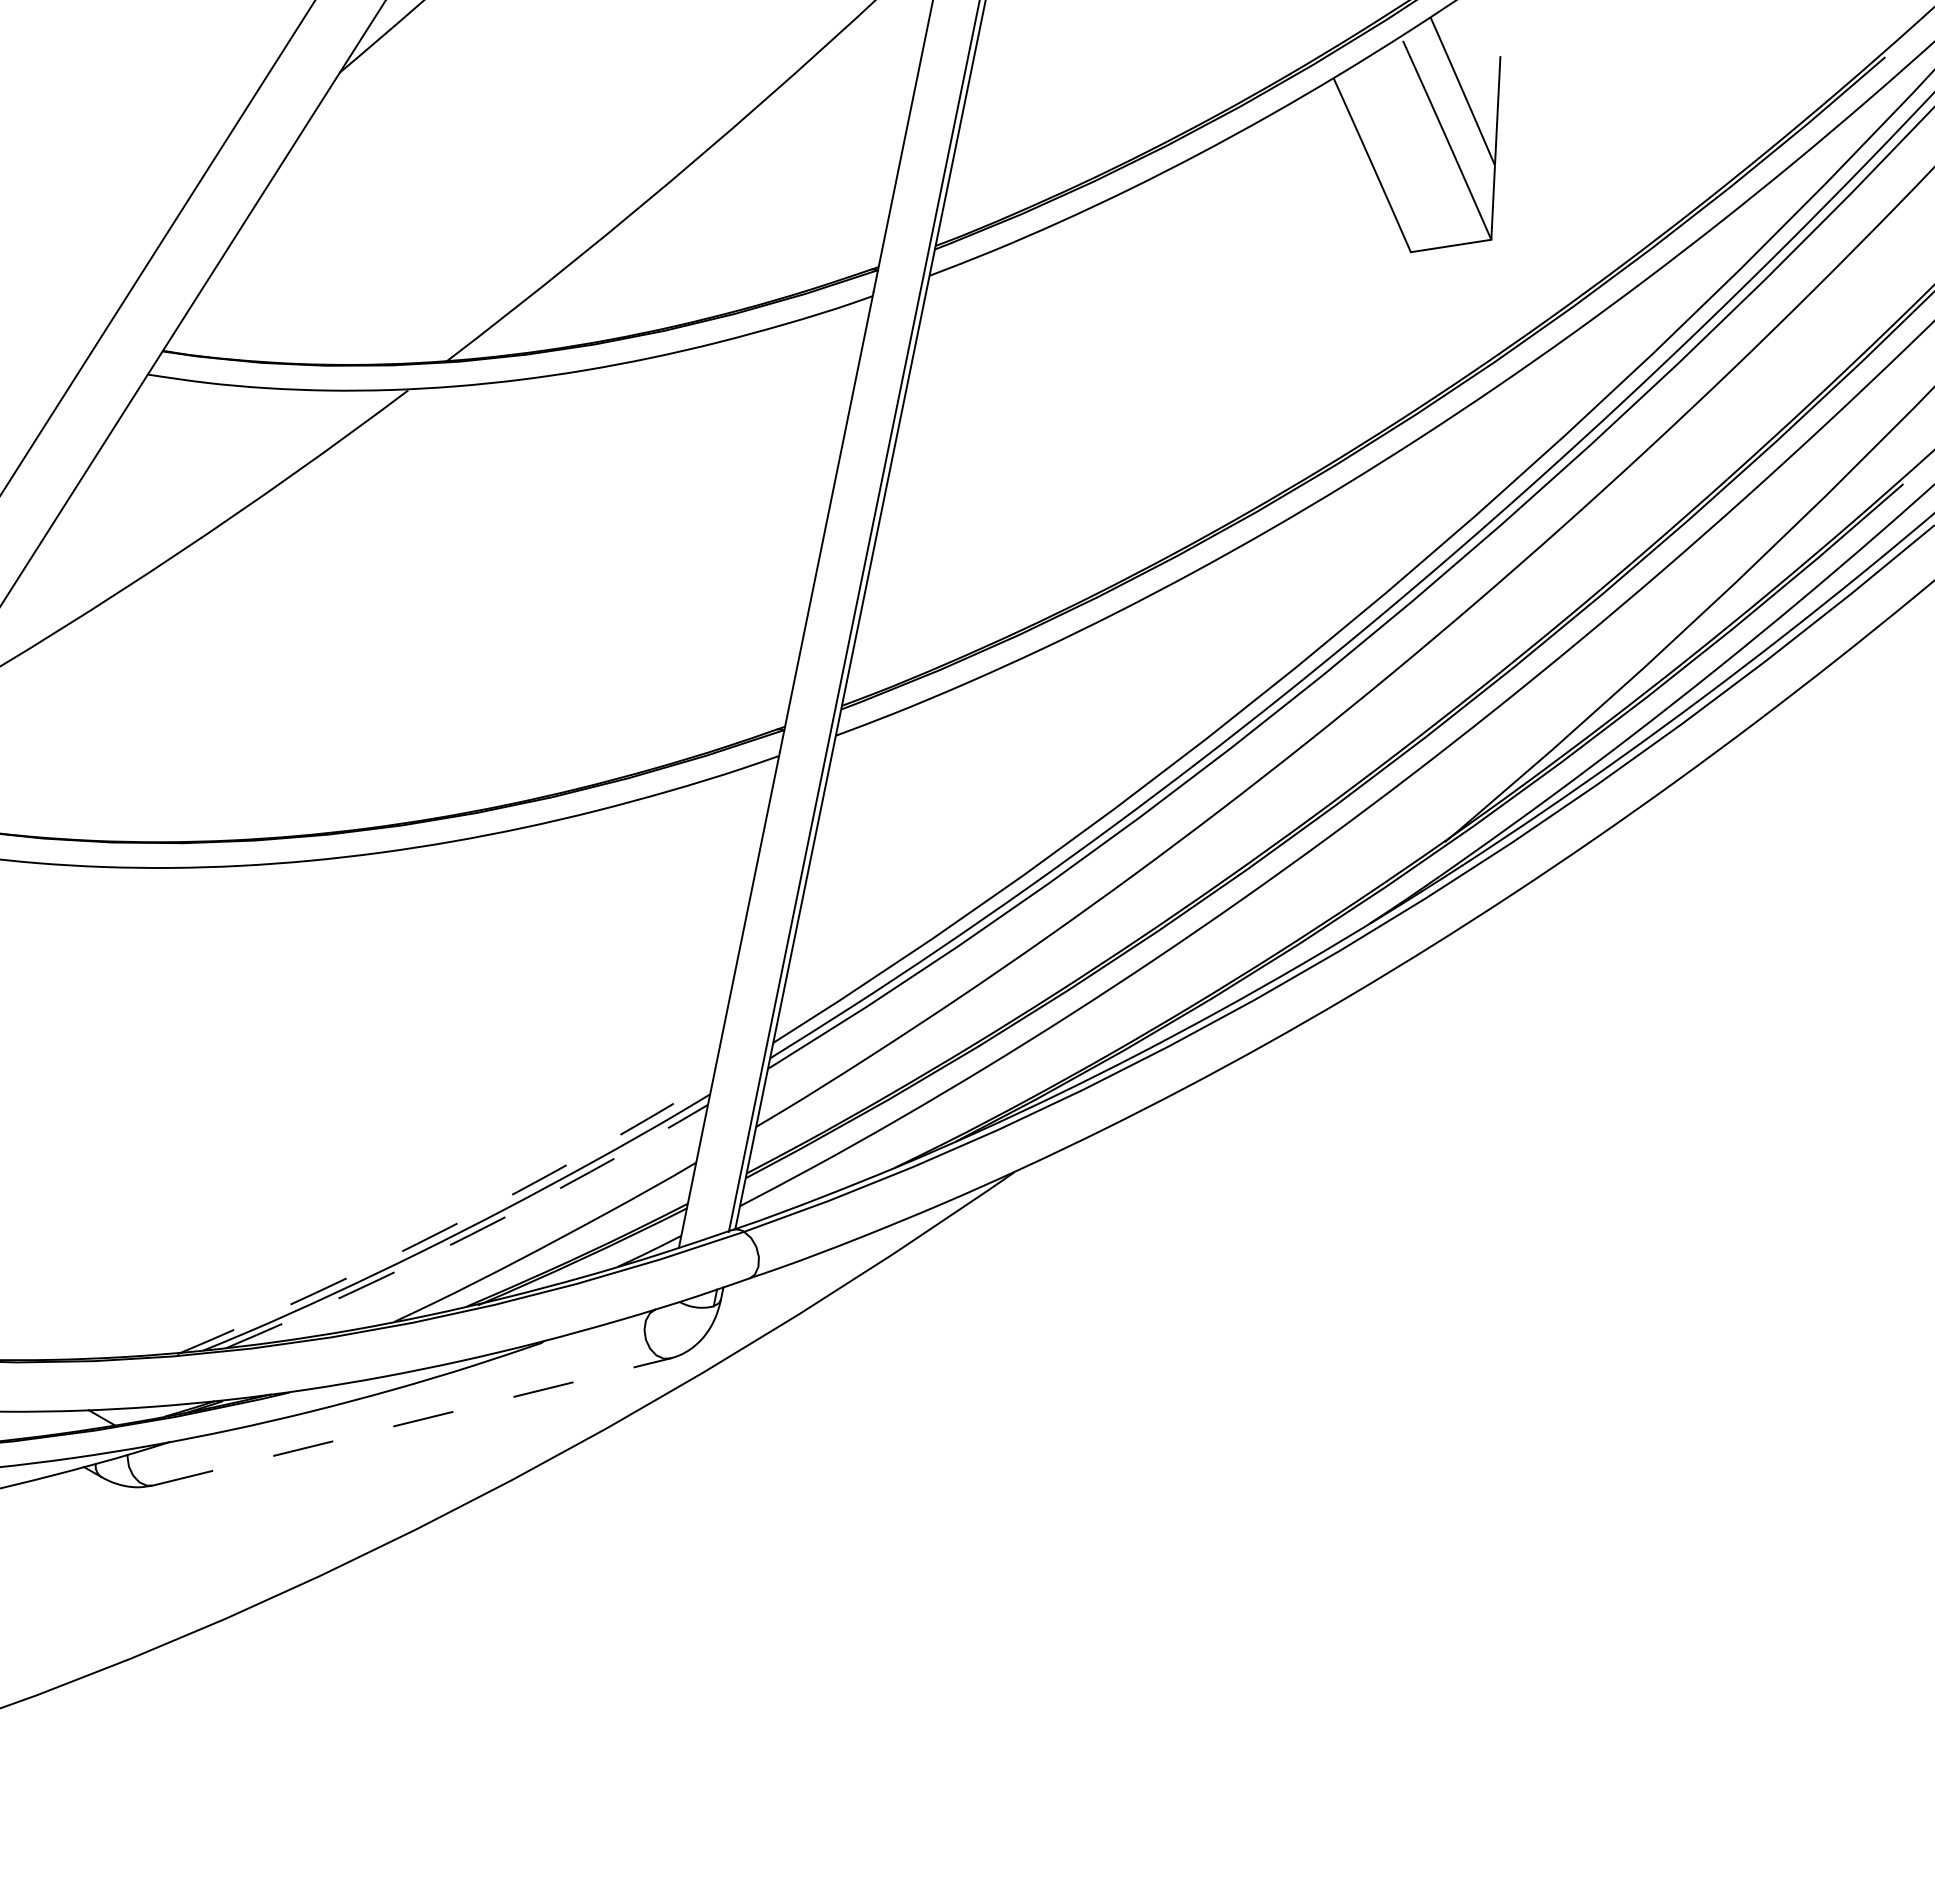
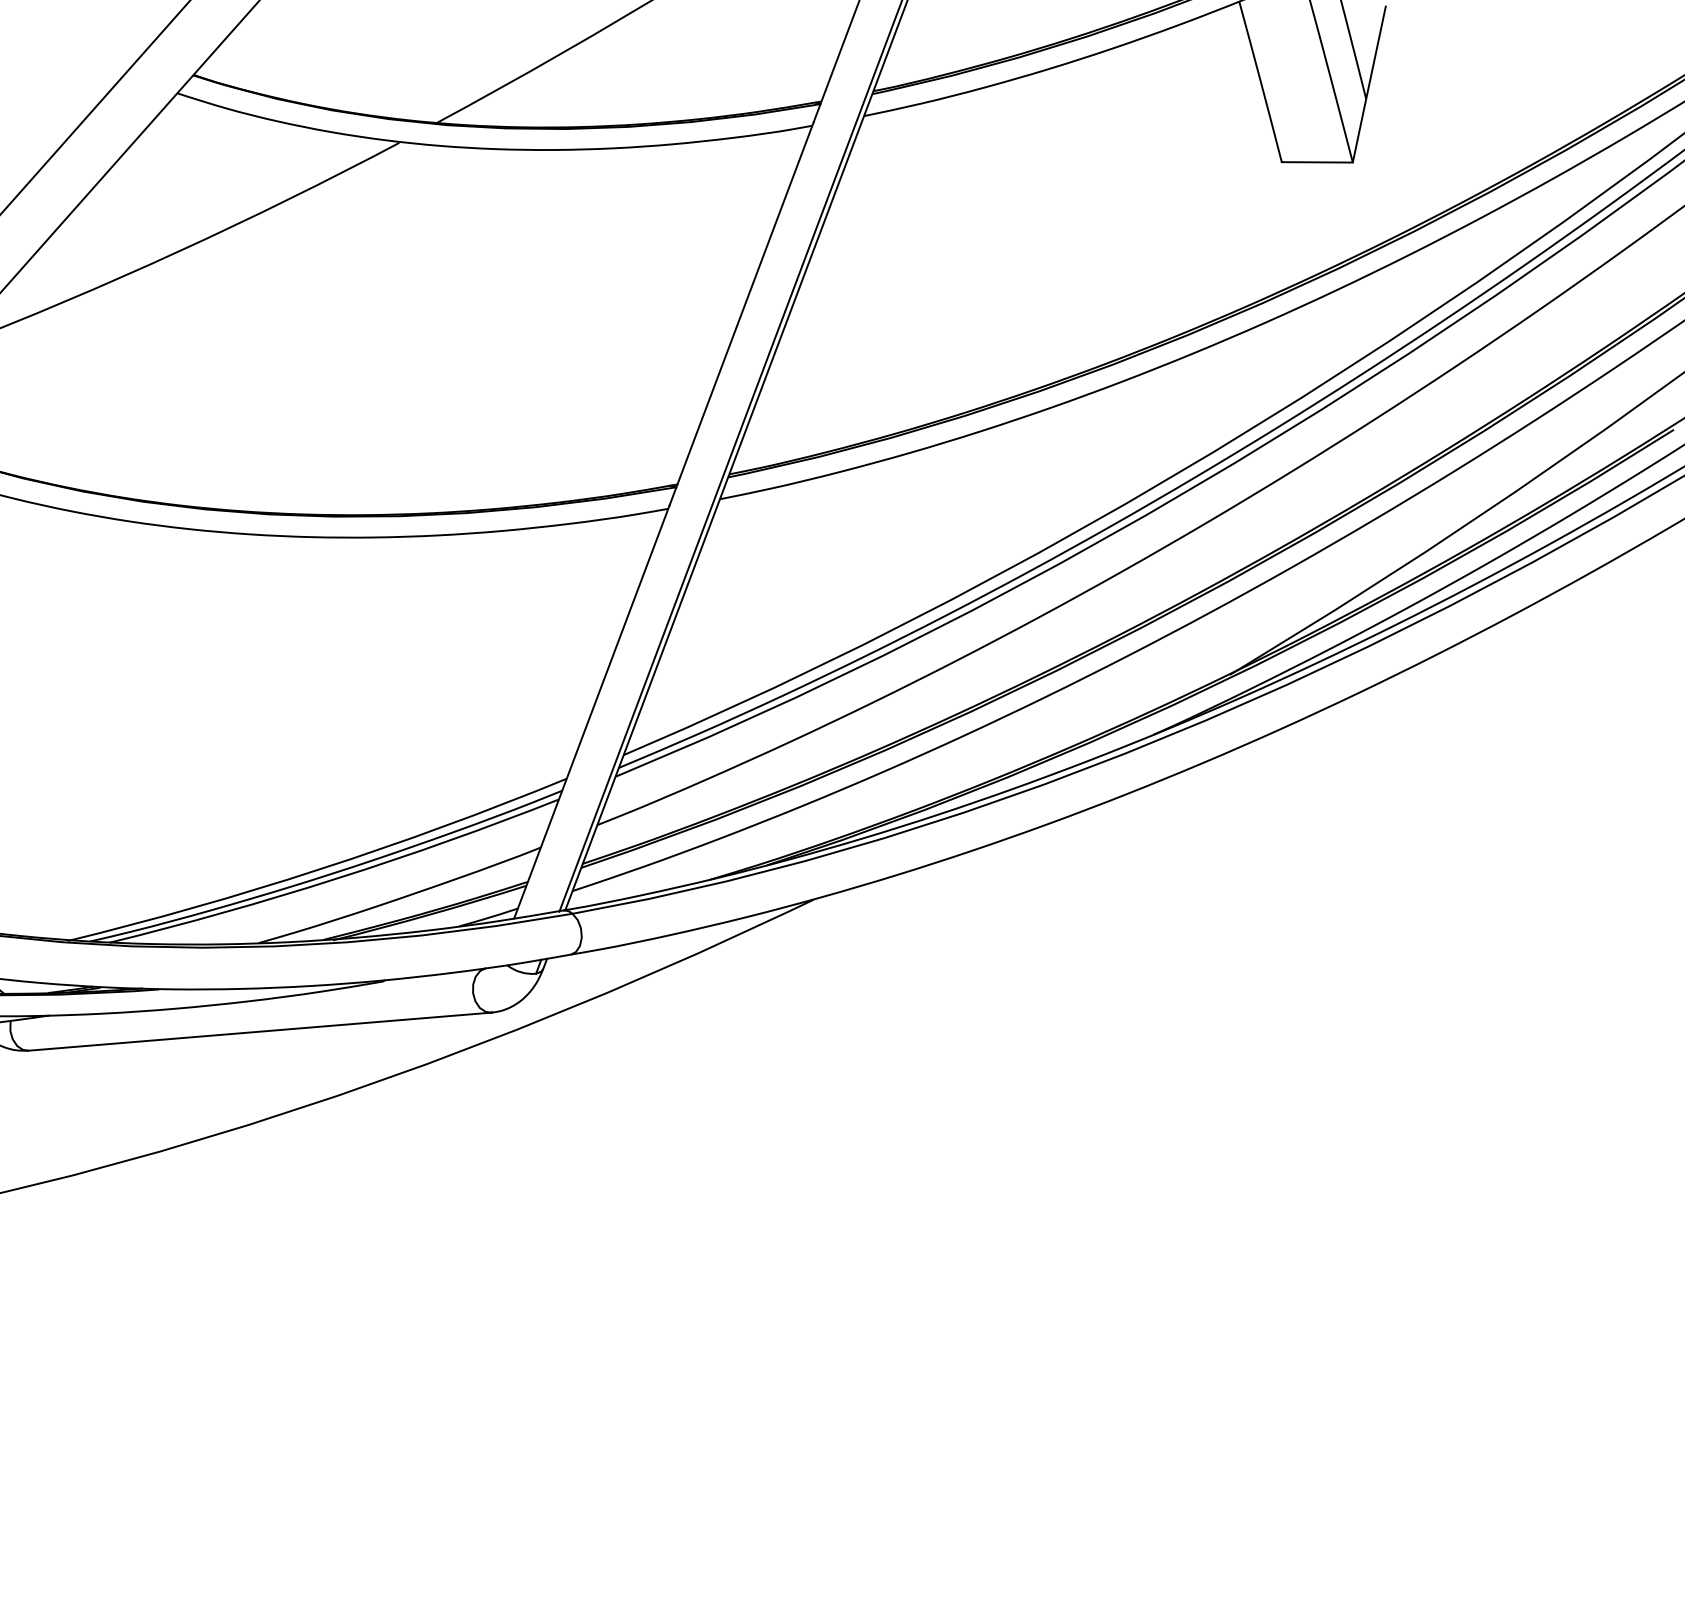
arc: (450, 1227) -> (320, 869), dashed -> solid
arc: (470, 1234) -> (336, 878), dashed -> solid
line: (412, 1421) -> (260, 1031), dashed -> solid

